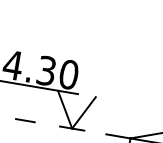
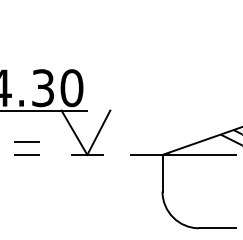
line: (26, 110) -> (26, 141), added

